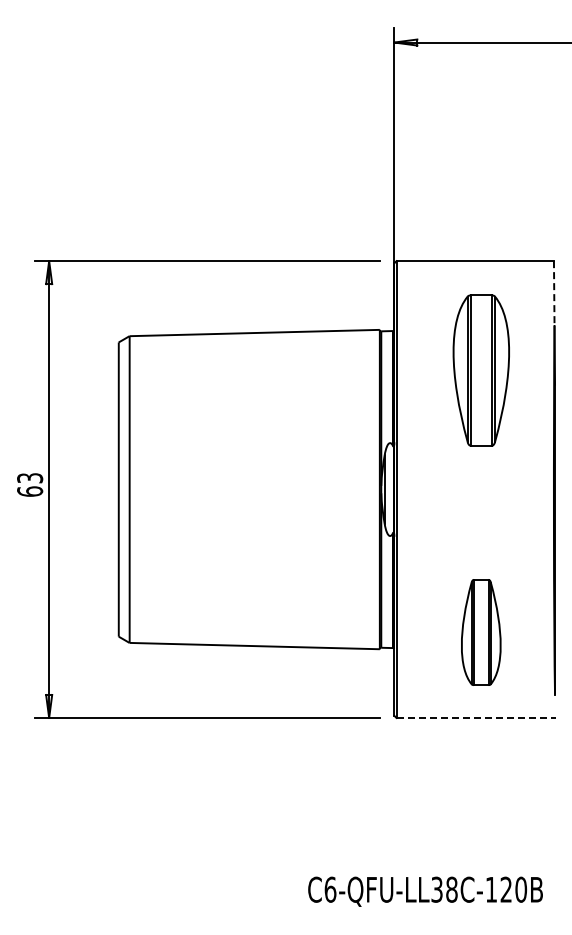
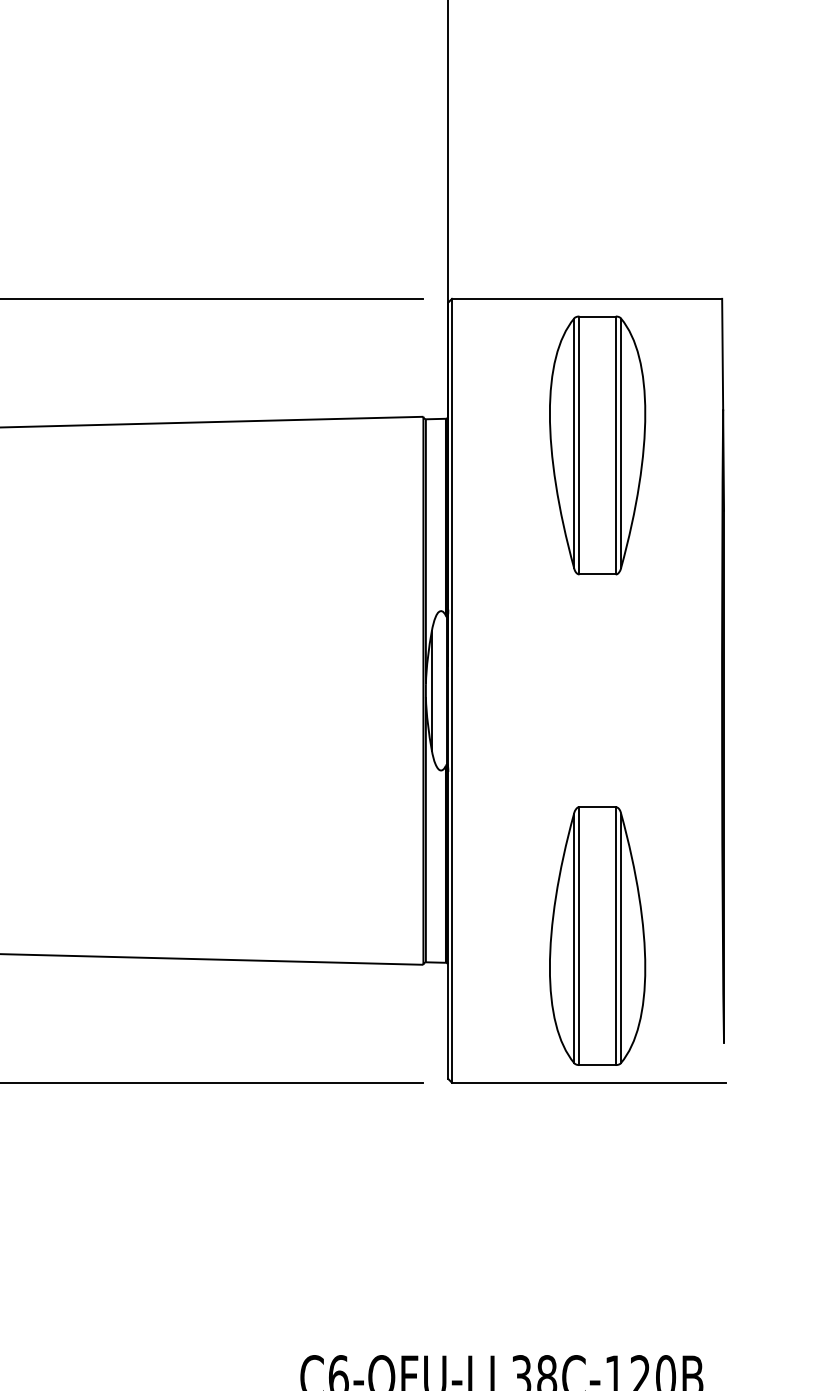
line: (554, 294) -> (723, 356), dashed -> solid
part: (480, 370) -> (596, 445), moved
part: (480, 632) -> (596, 936), size x1.43
line: (476, 717) -> (589, 1081), dashed -> solid

